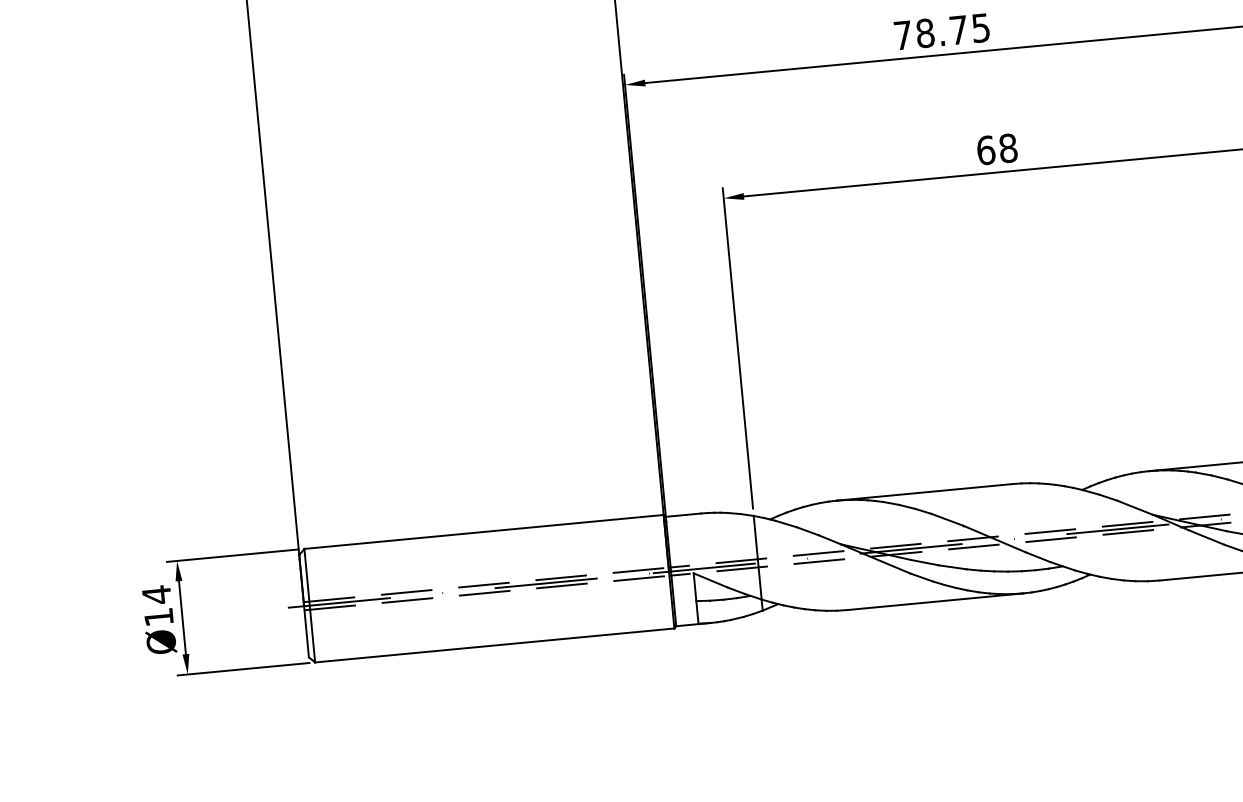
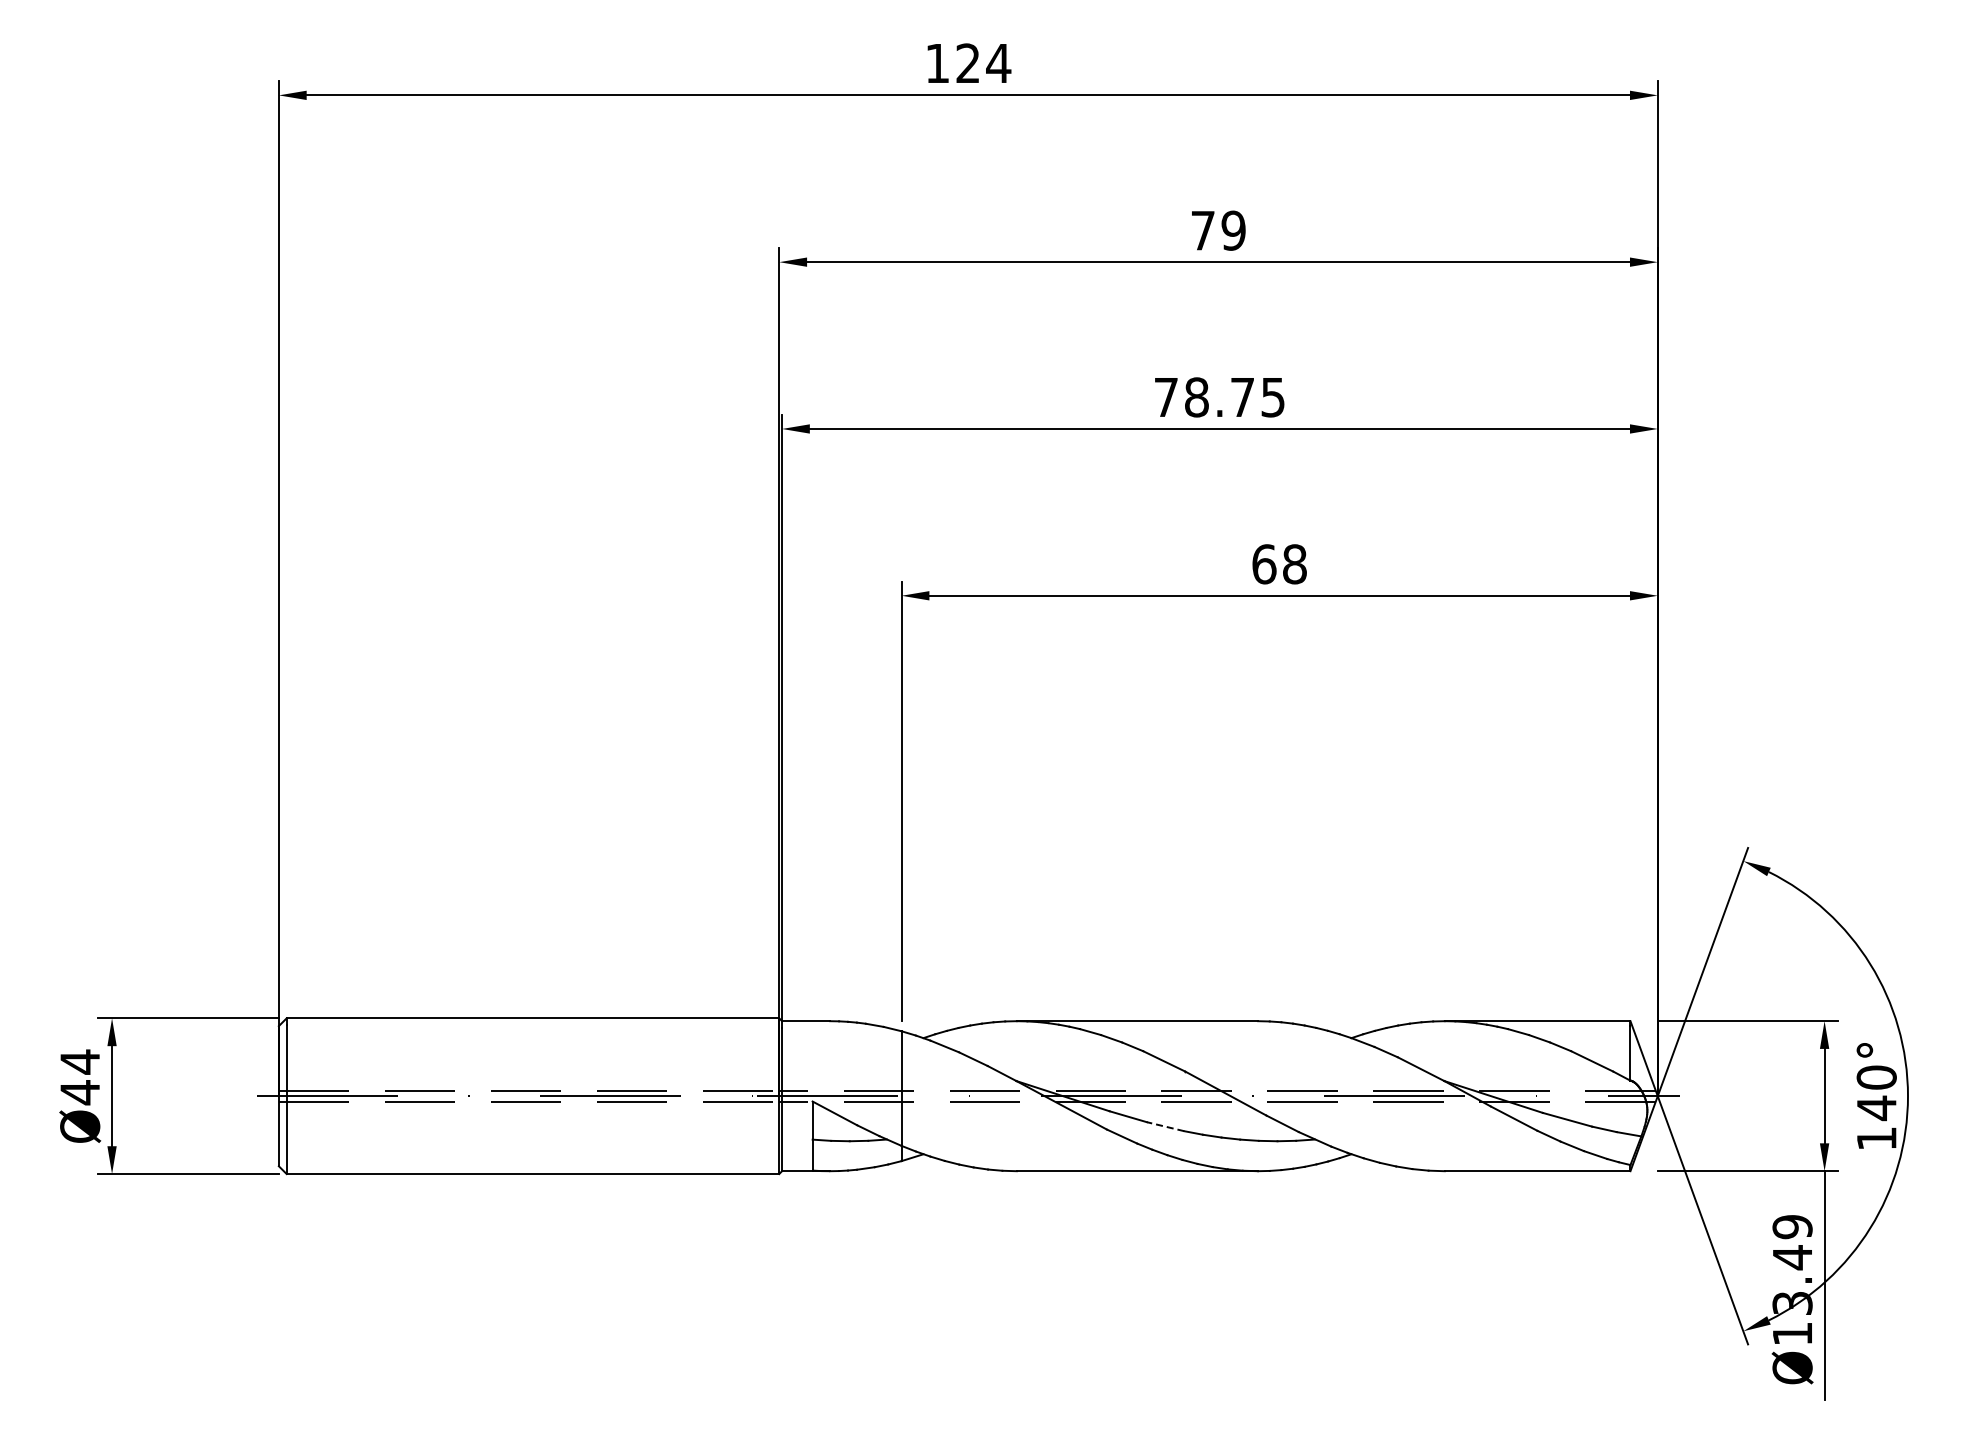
line: (952, 567) -> (1165, 1126), solid -> dashed
text: (158, 617) -> (79, 1092), Ø14 -> Ø44

